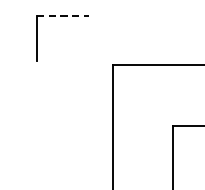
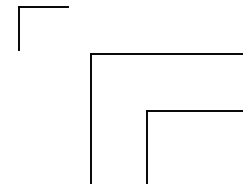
line: (63, 15) -> (44, 7), dashed -> solid

